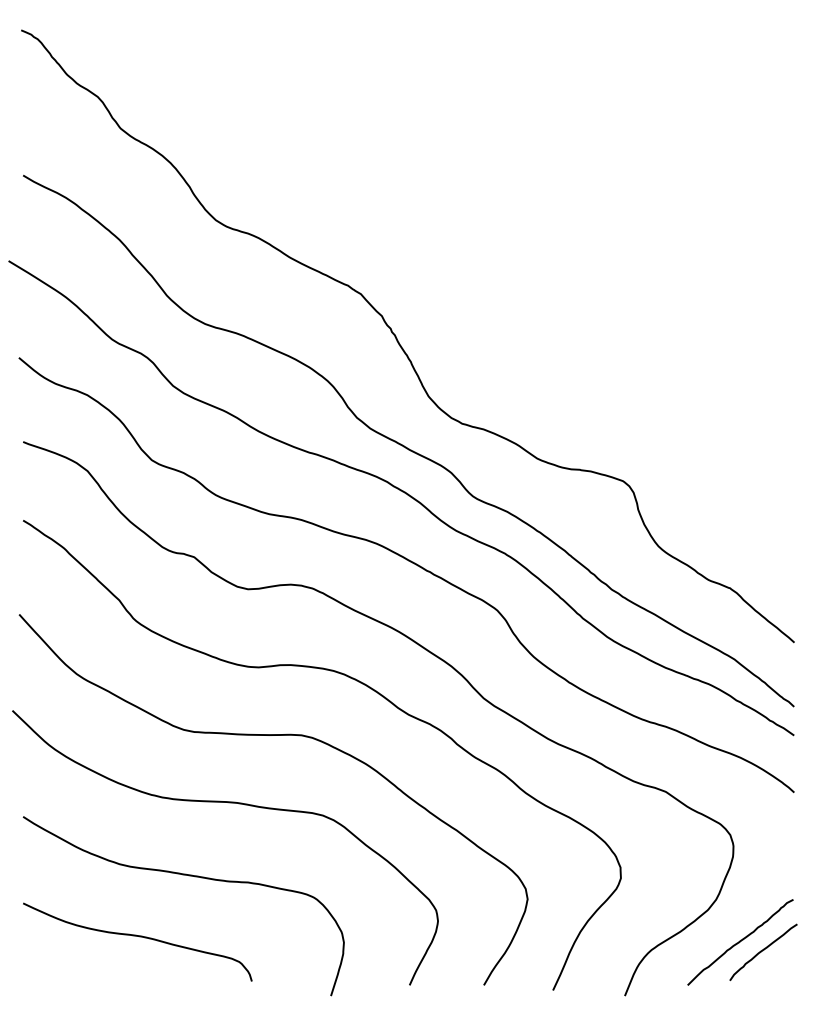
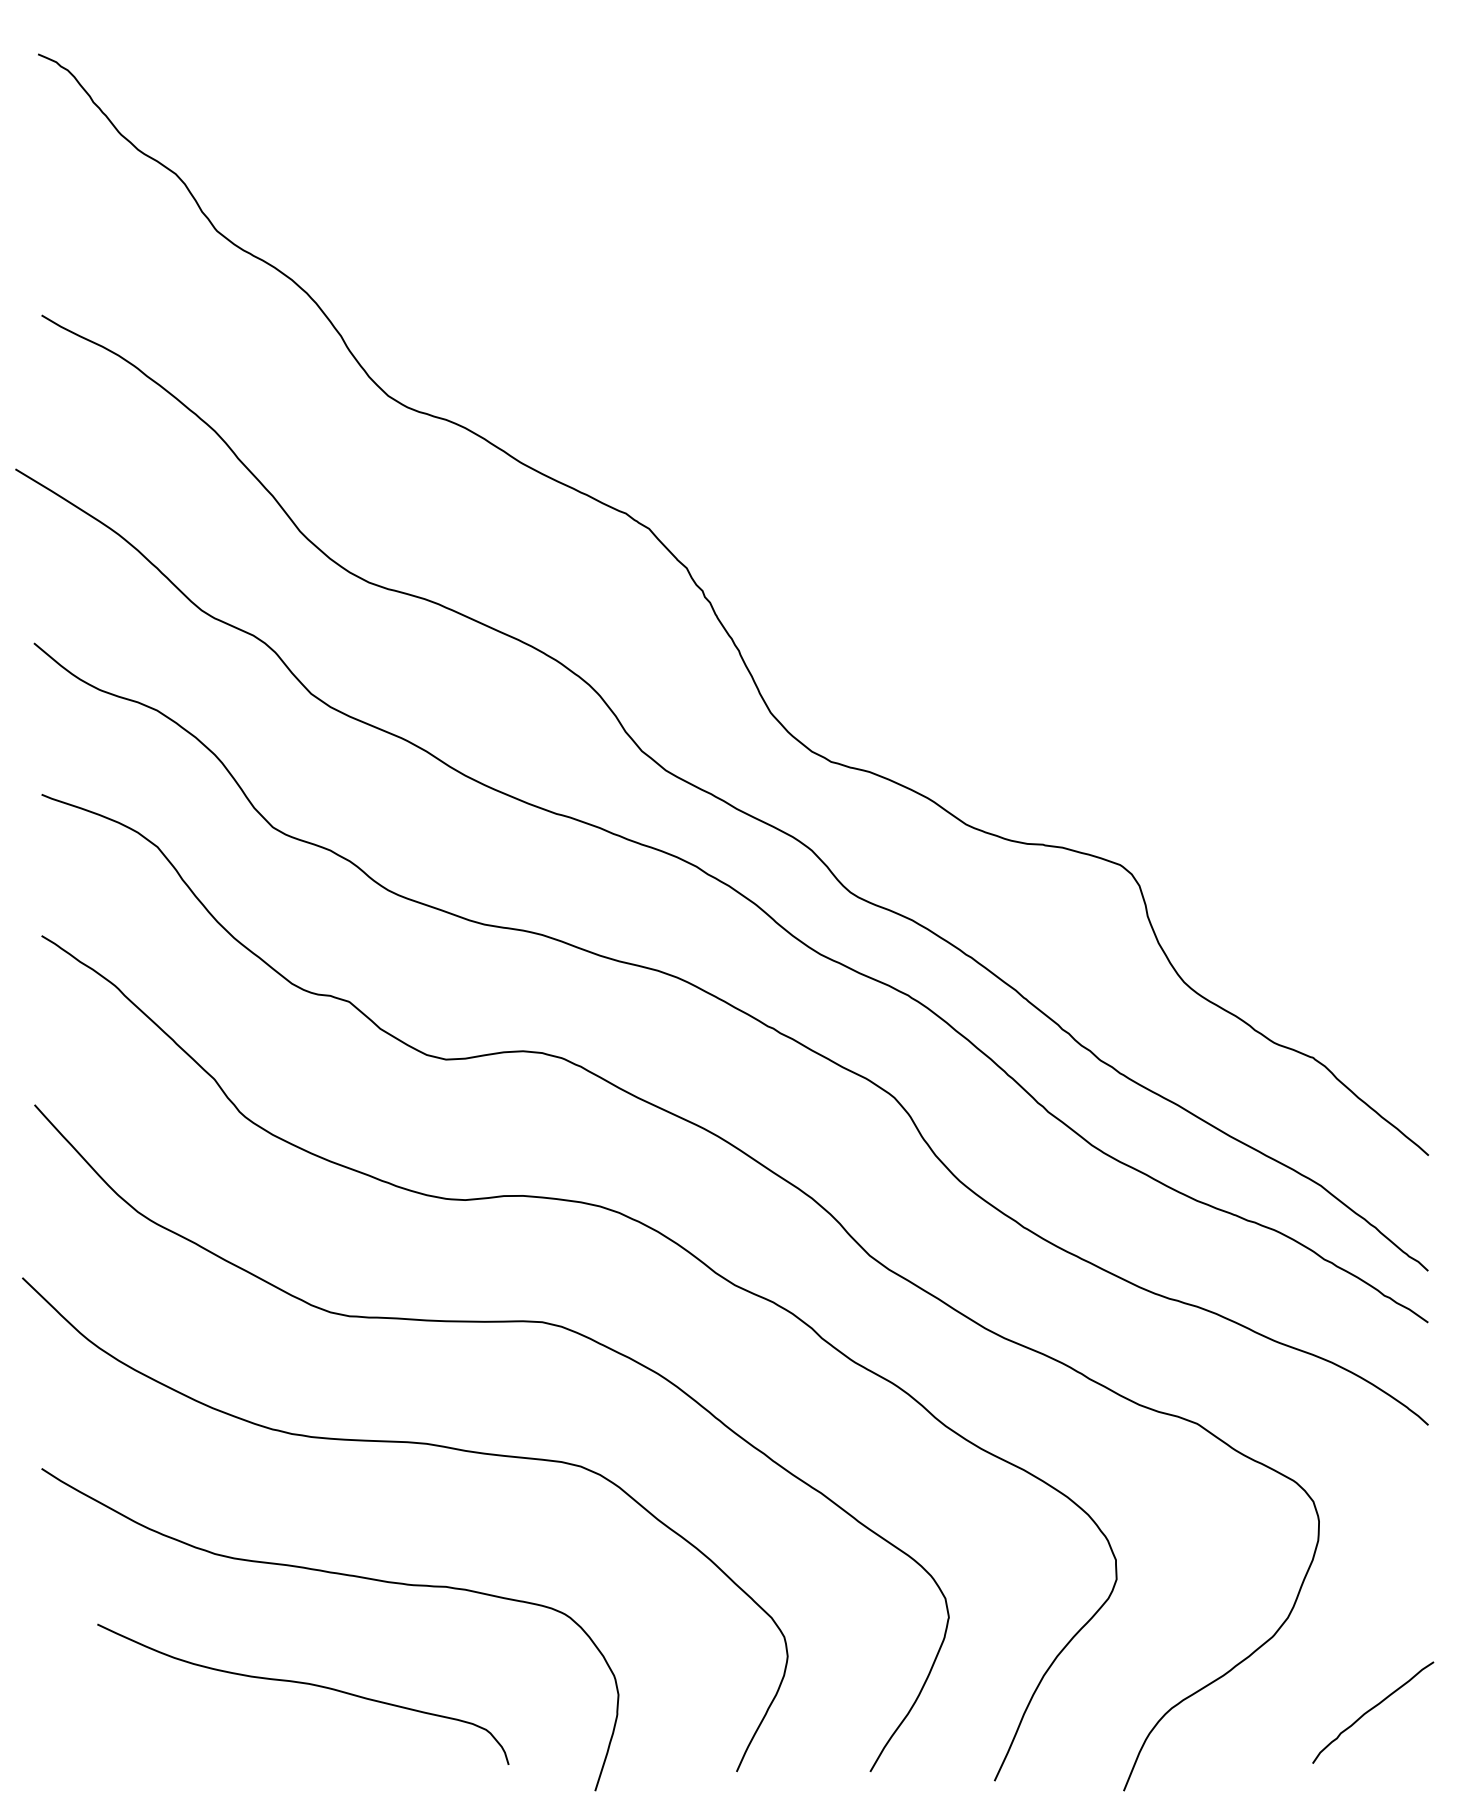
curve: (139, 937) -> (306, 1685), moved
curve: (740, 942) -> (1331, 1694), removed

